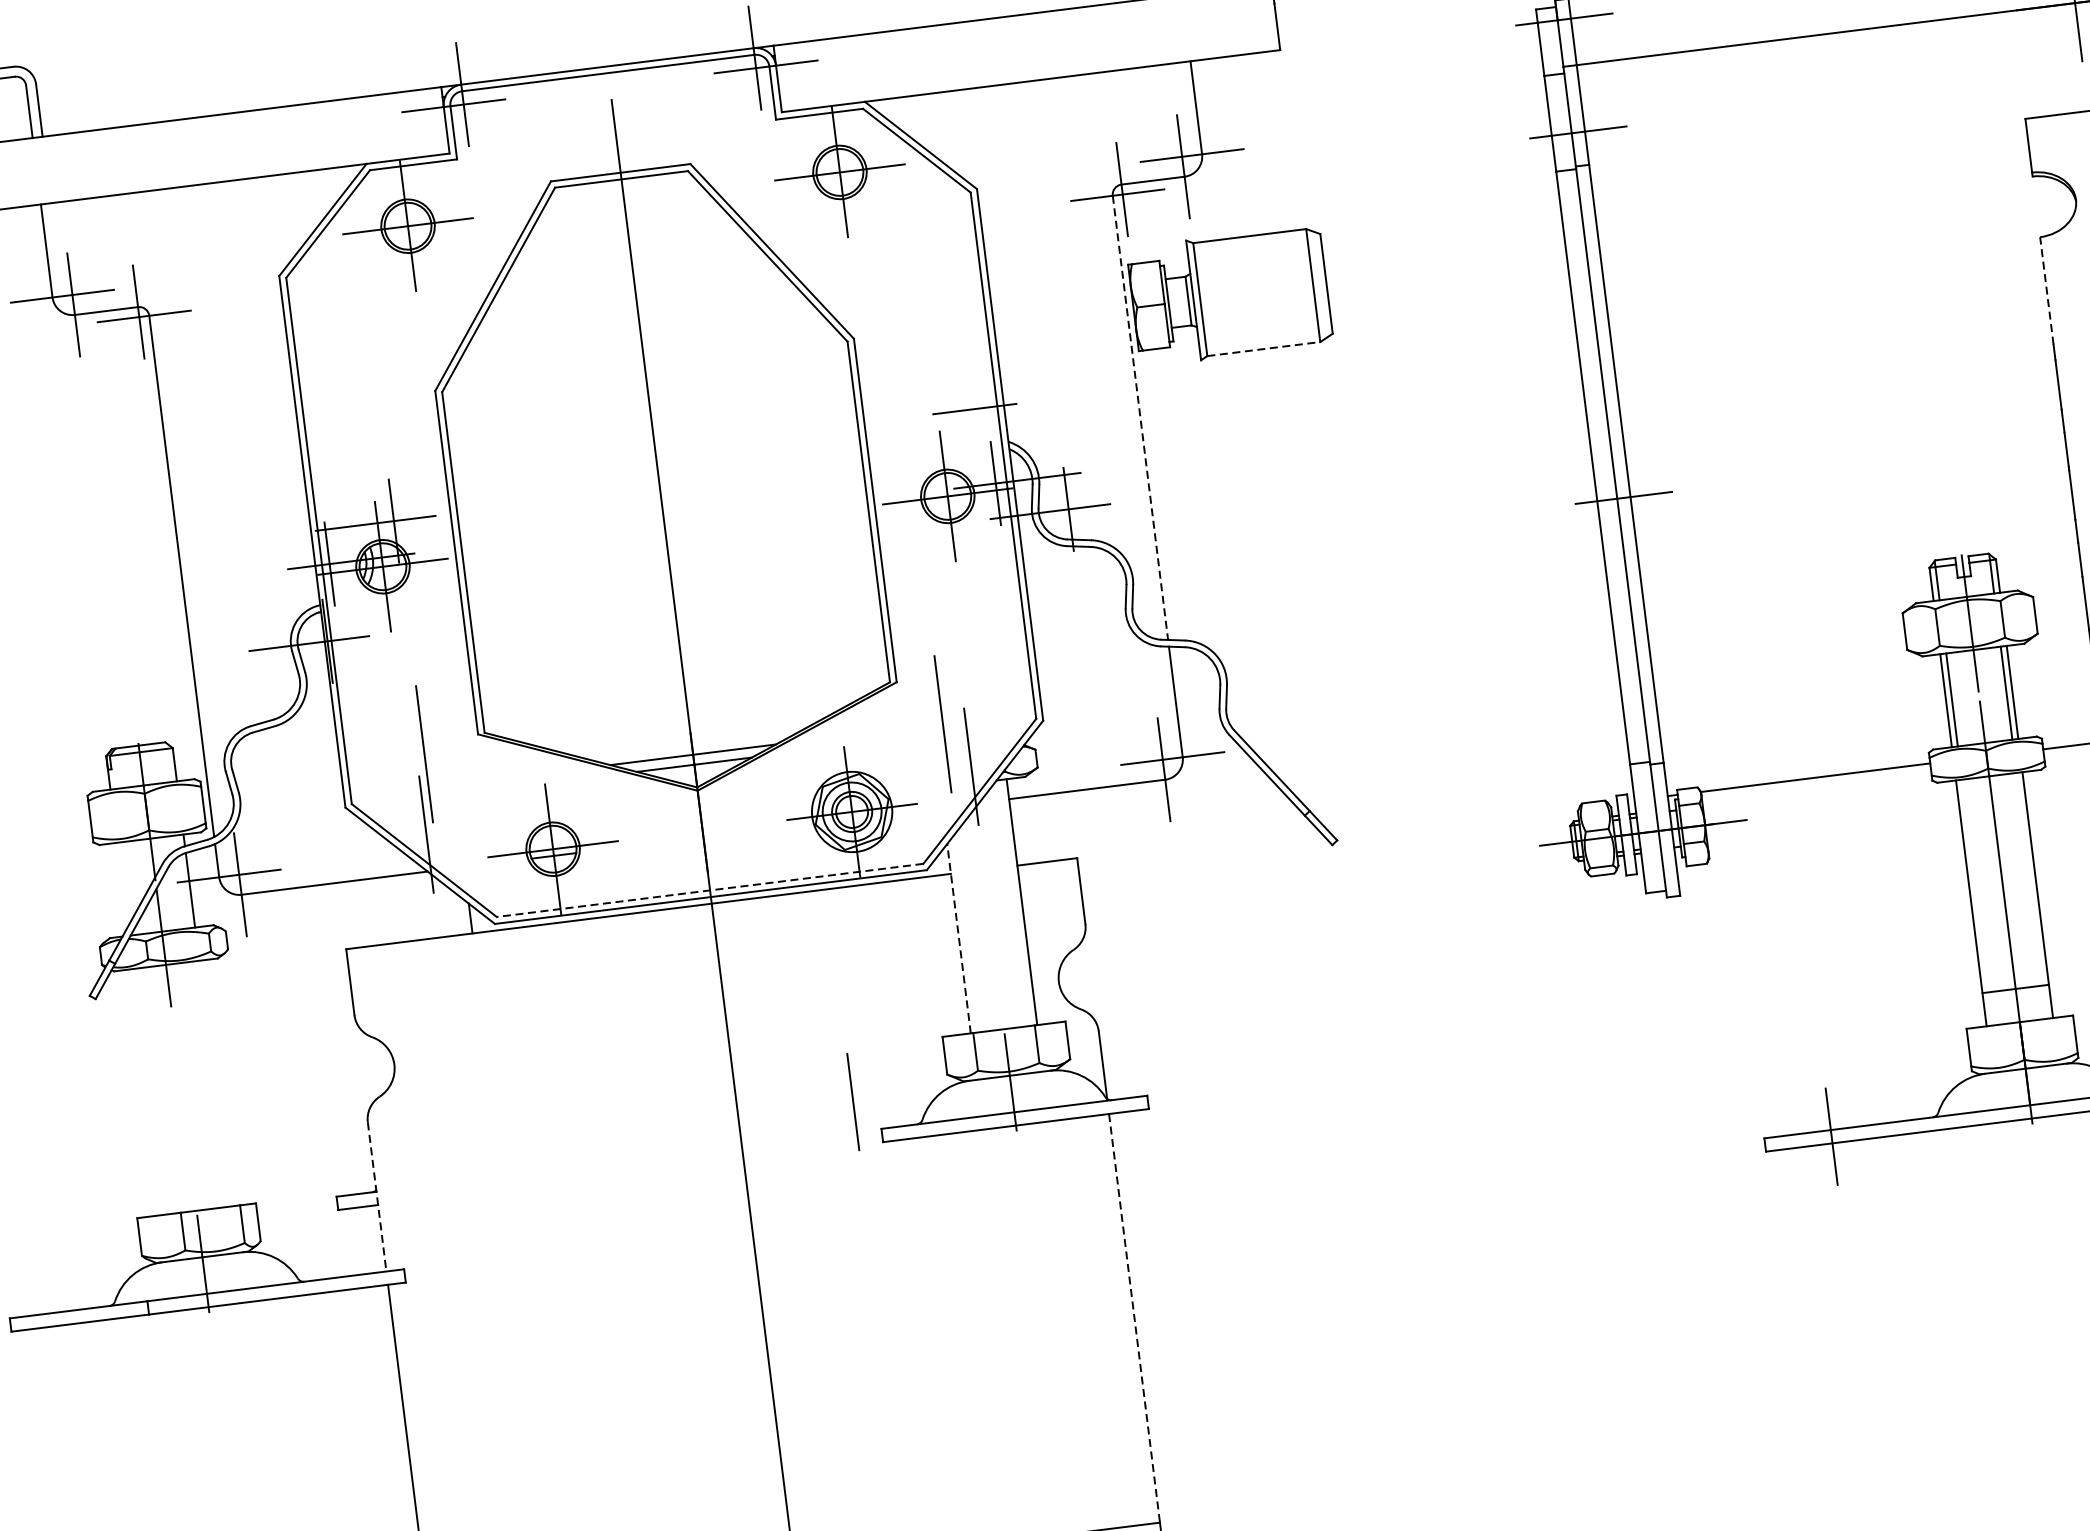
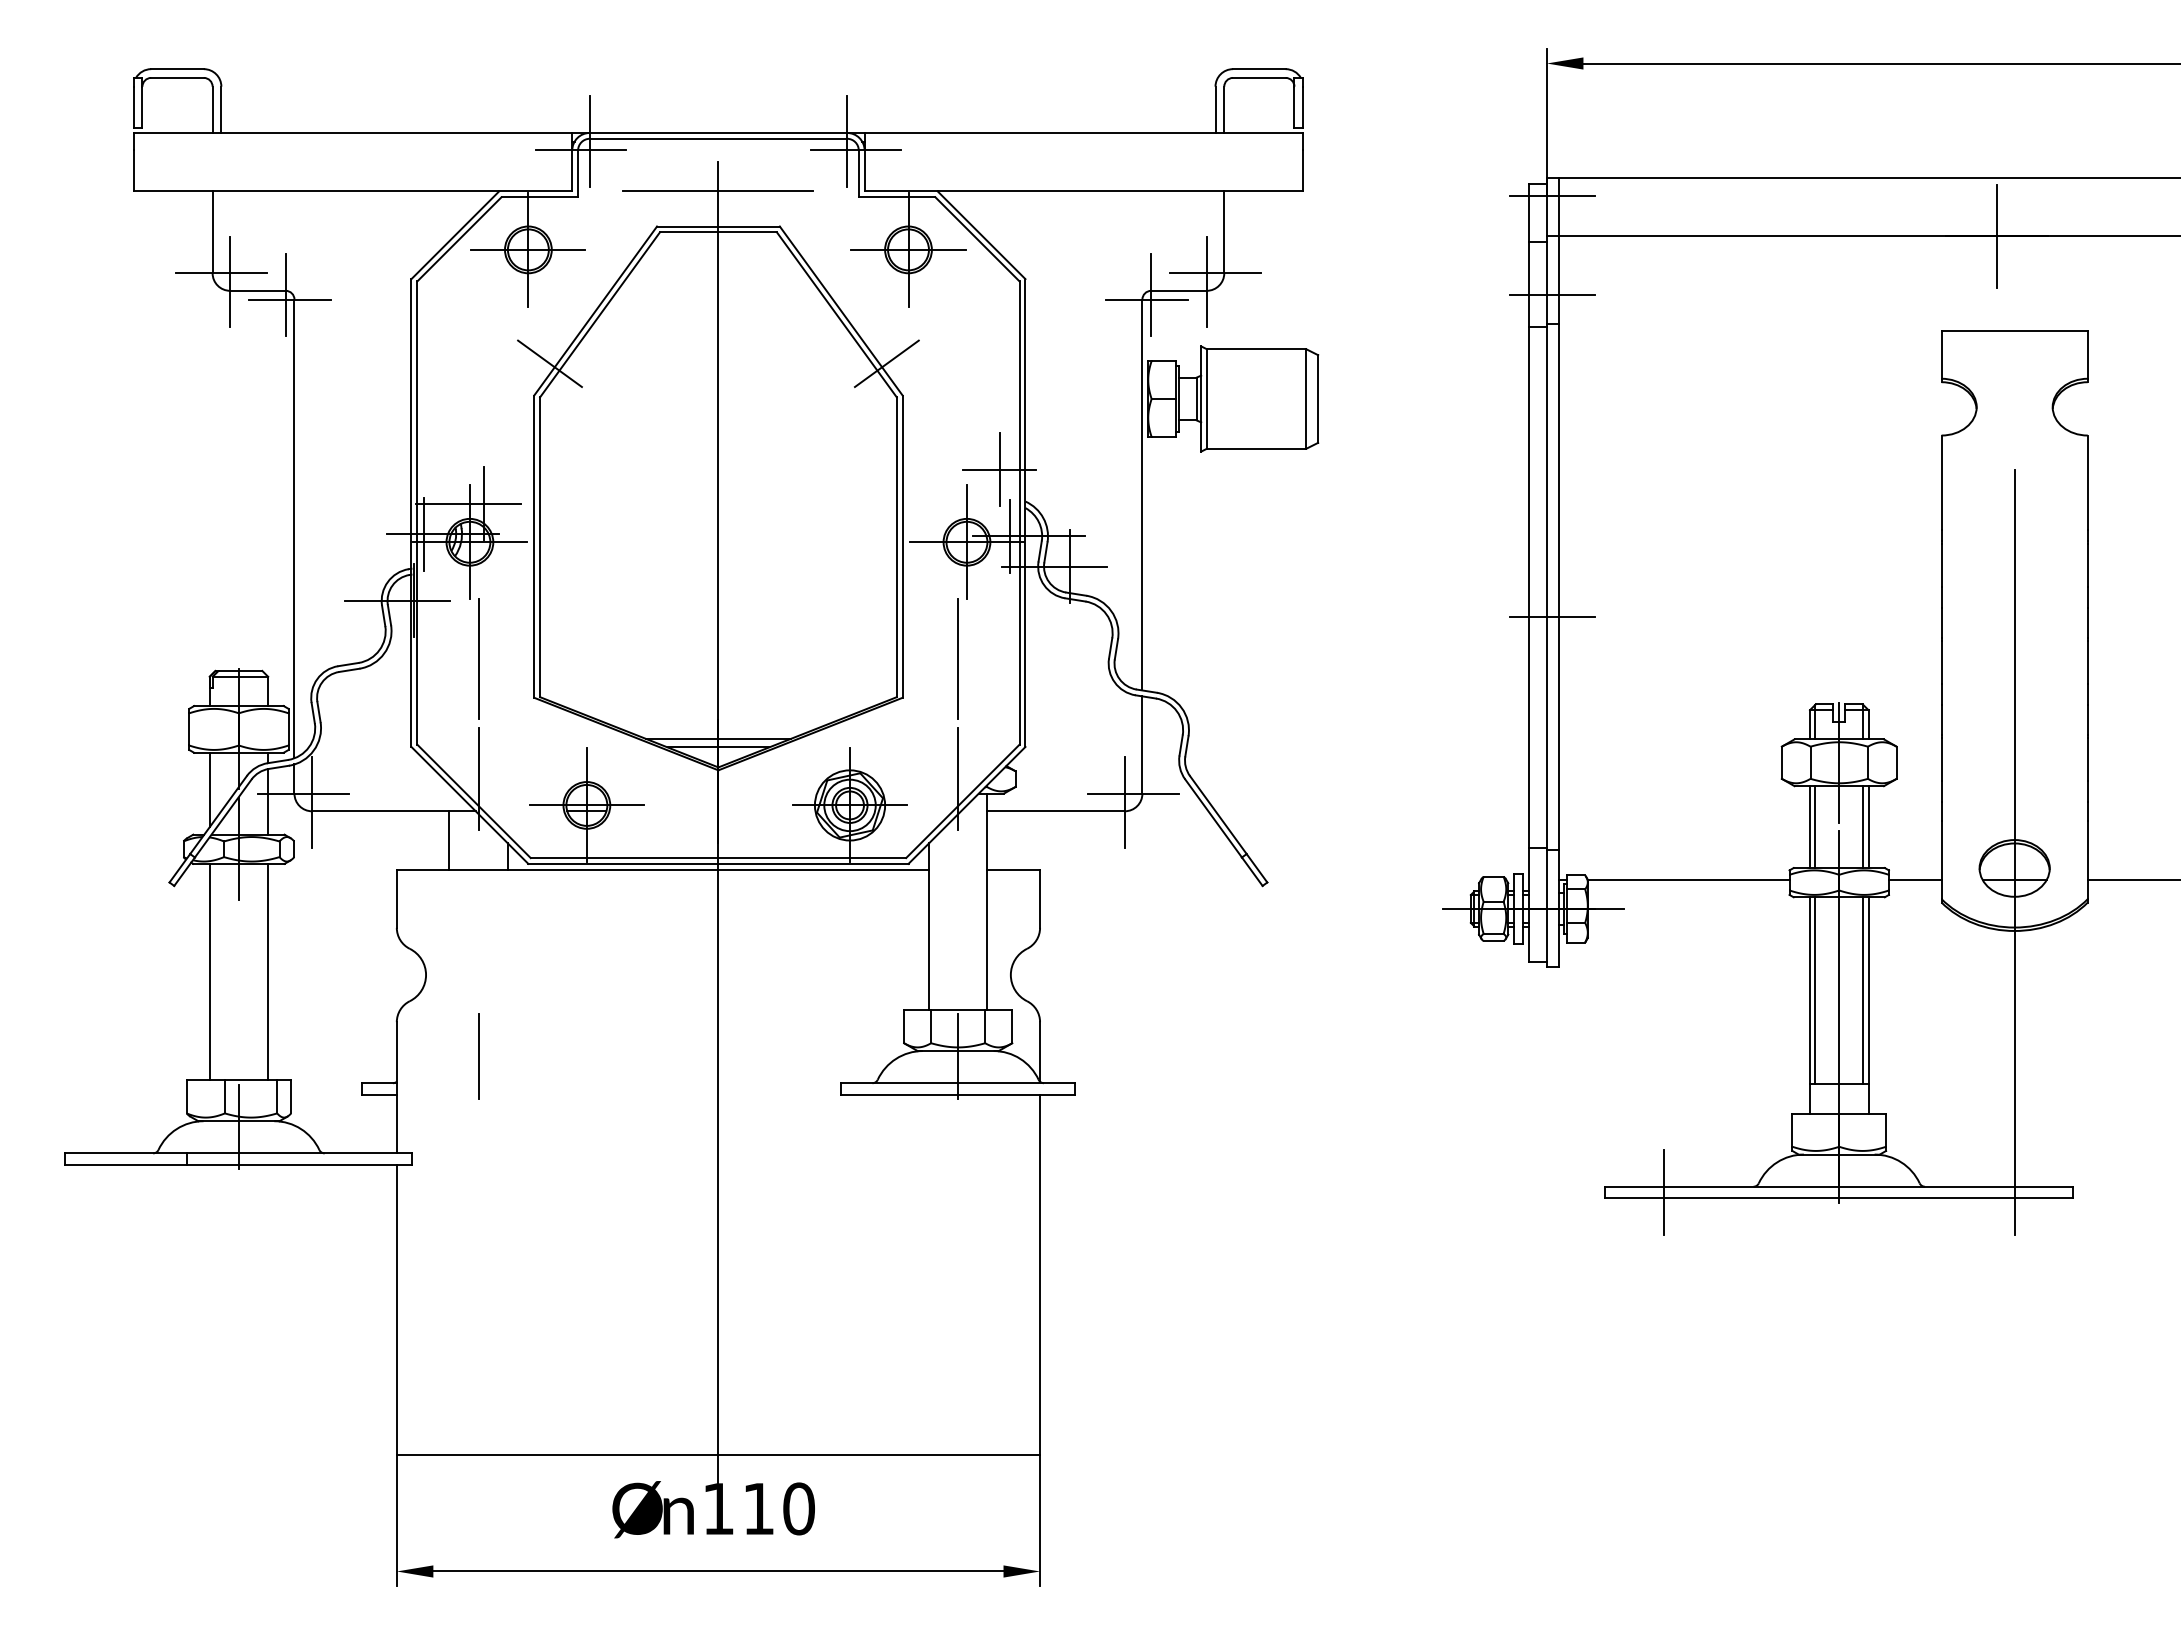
line: (615, 132) -> (718, 191), added
line: (2046, 290) -> (1941, 482), dashed -> solid
line: (831, 304) -> (886, 363), added
line: (1263, 348) -> (1256, 448), dashed -> solid
line: (448, 352) -> (549, 363), added
line: (974, 409) -> (999, 469), added
line: (1140, 418) -> (1142, 495), dashed -> solid
line: (942, 723) -> (957, 658), moved
line: (424, 753) -> (478, 658), moved
line: (2029, 878) -> (1863, 990), added
line: (122, 884) -> (209, 789), added
line: (1975, 885) -> (1815, 990), added
line: (710, 890) -> (718, 858), dashed -> solid
line: (401, 908) -> (449, 840), added
line: (958, 938) -> (928, 926), dashed -> solid
line: (214, 1082) -> (268, 971), added
line: (147, 1091) -> (209, 971), added
line: (852, 1101) -> (478, 1056), moved
line: (376, 1196) -> (396, 1087), dashed -> solid
line: (1134, 1318) -> (1040, 1274), dashed -> solid

